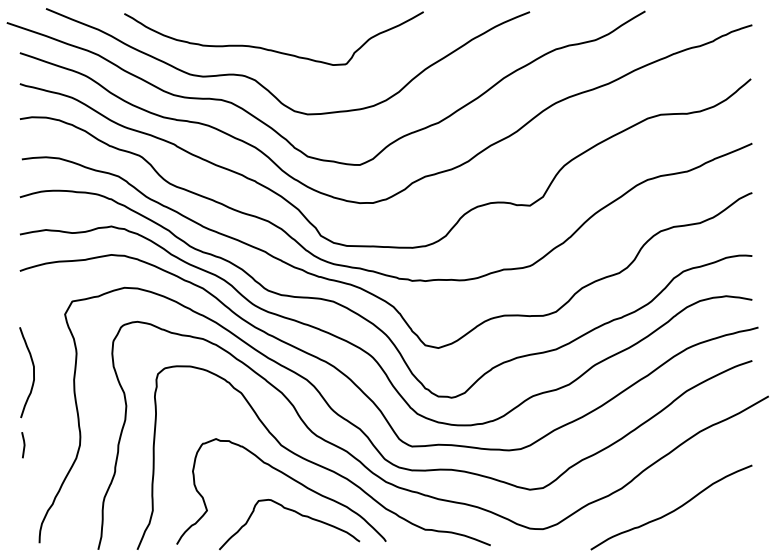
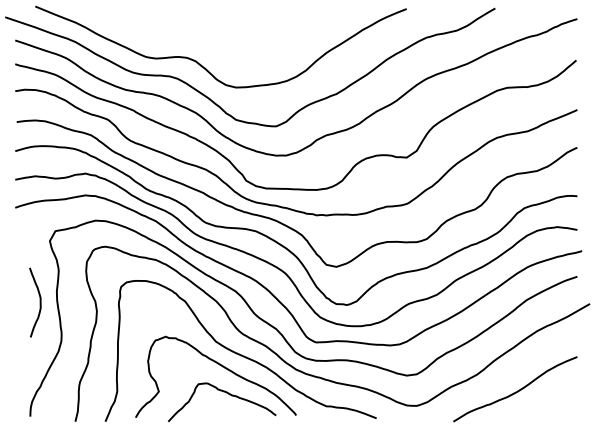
curve: (272, 49) -> (209, 37), removed
curve: (33, 372) -> (40, 302), moved
line: (23, 445) -> (18, 341), removed

